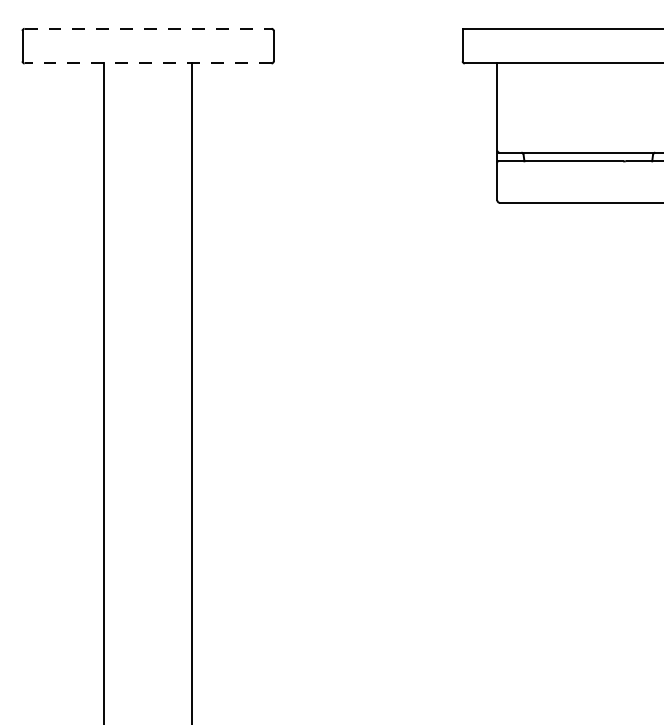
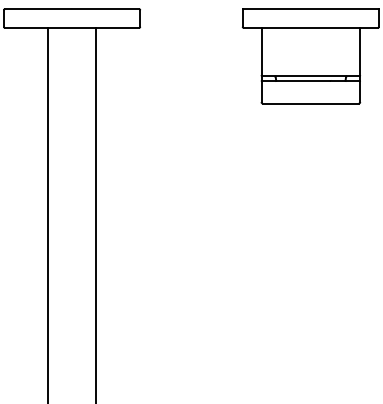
line: (148, 29) -> (72, 9), dashed -> solid
line: (148, 62) -> (72, 27), dashed -> solid

